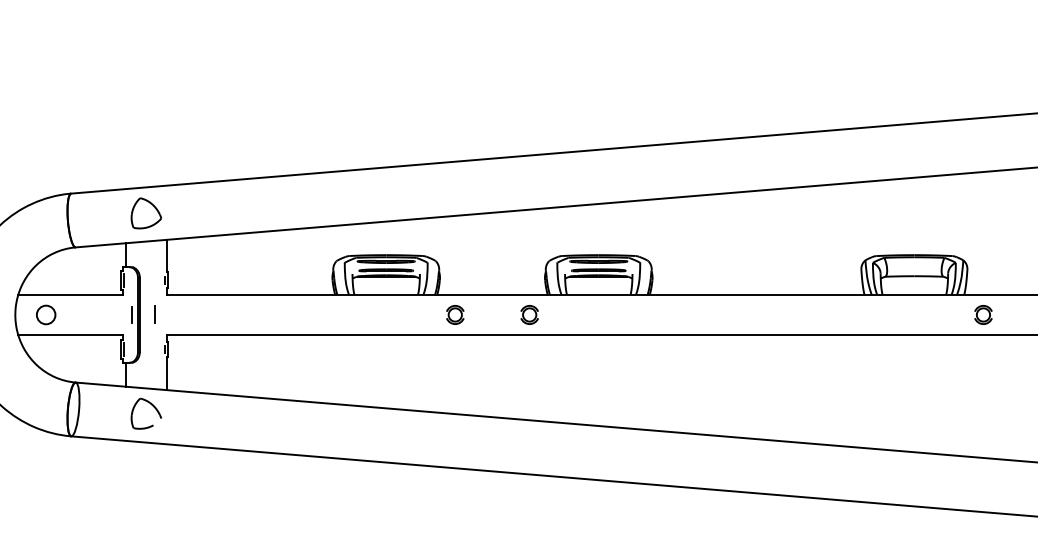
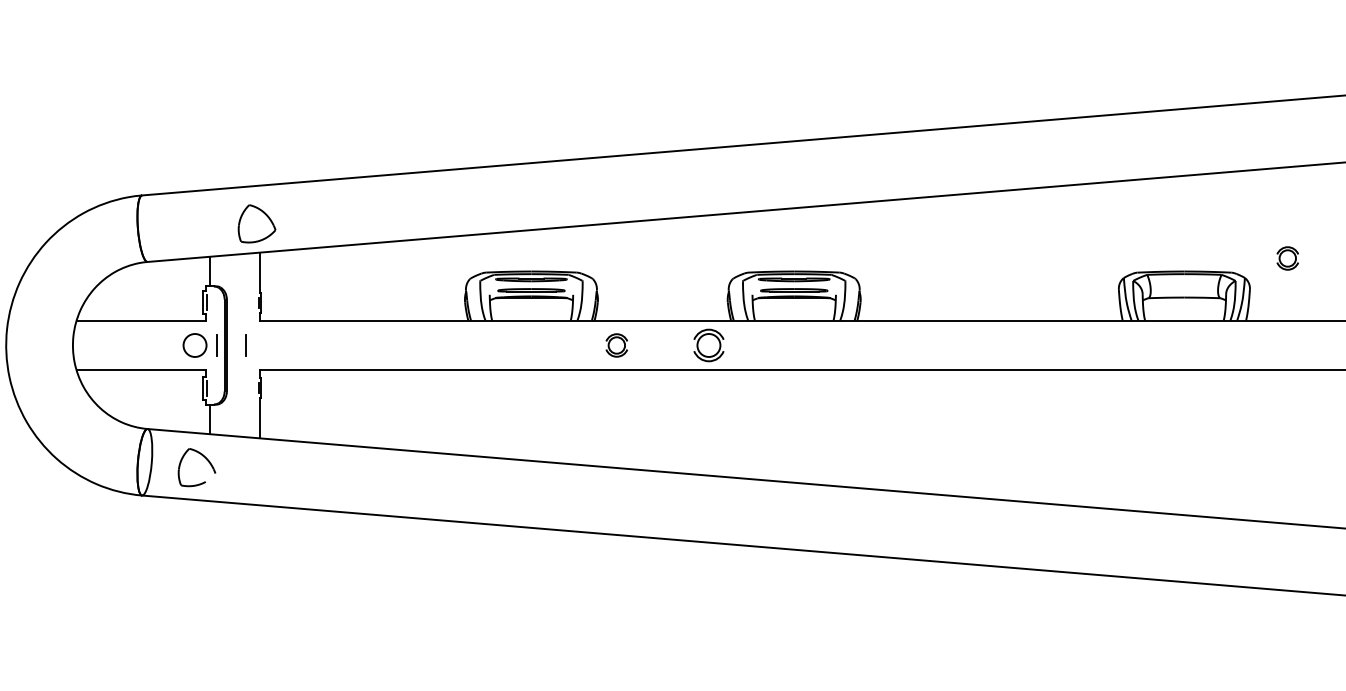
part: (146, 213) -> (256, 223), moved
circle: (45, 314) -> (194, 345), moved
part: (529, 314) -> (708, 345), size x1.4
part: (983, 314) -> (1287, 258), moved
part: (151, 405) -> (203, 457), moved

